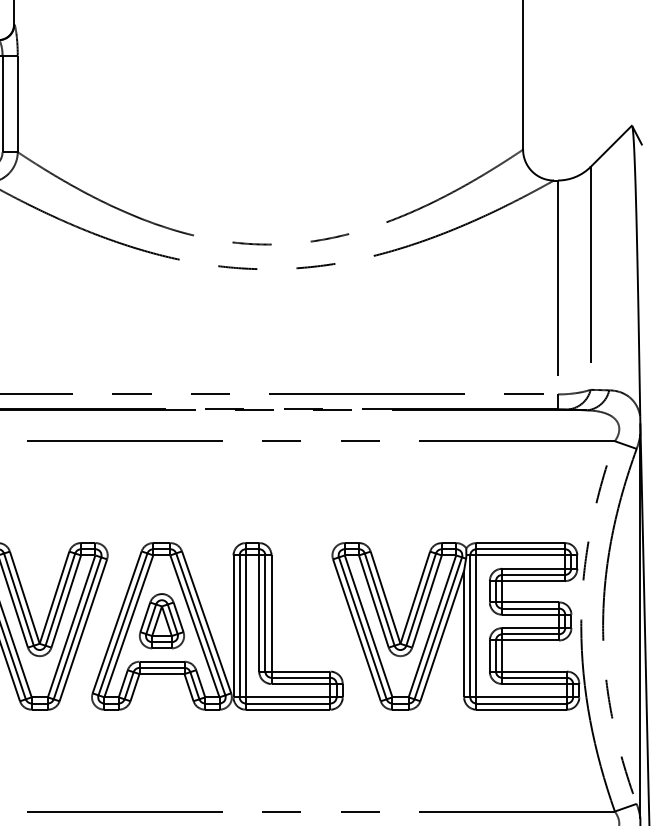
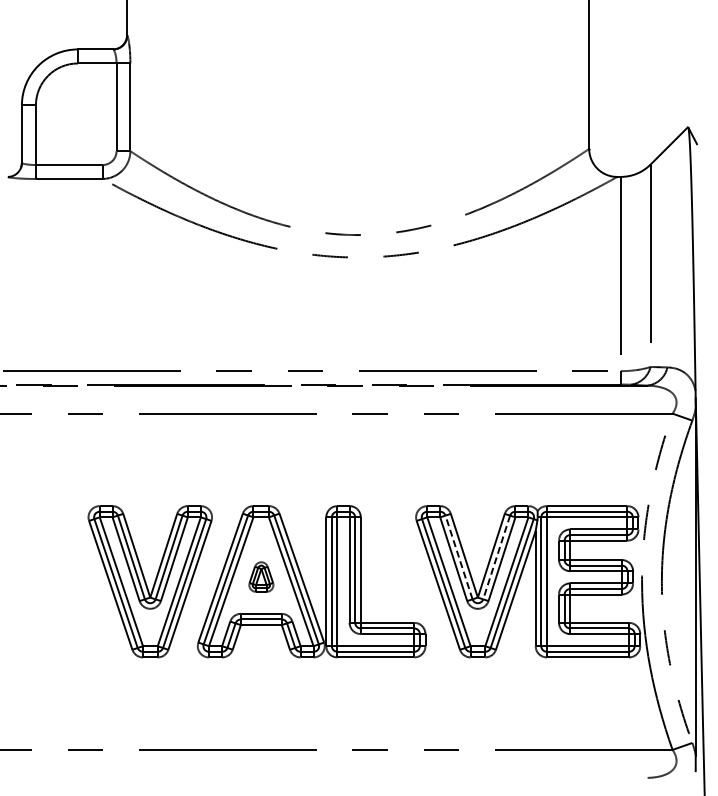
line: (380, 599) -> (459, 557), solid -> dashed
line: (420, 599) -> (496, 557), solid -> dashed
part: (162, 620) -> (261, 576), size x0.6

